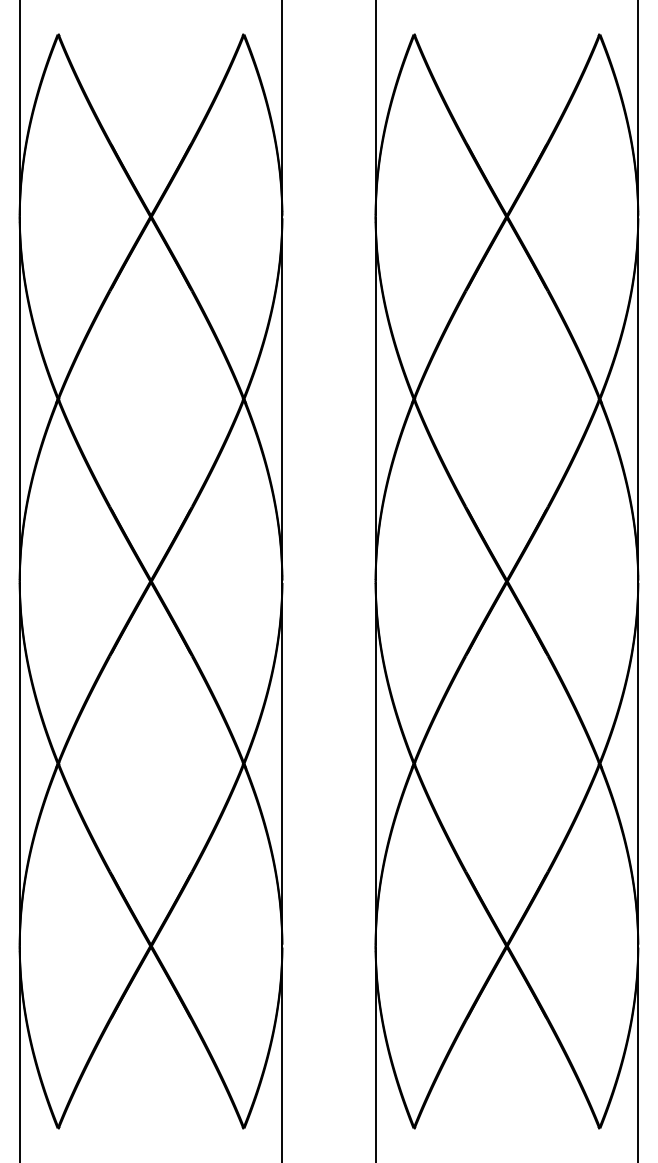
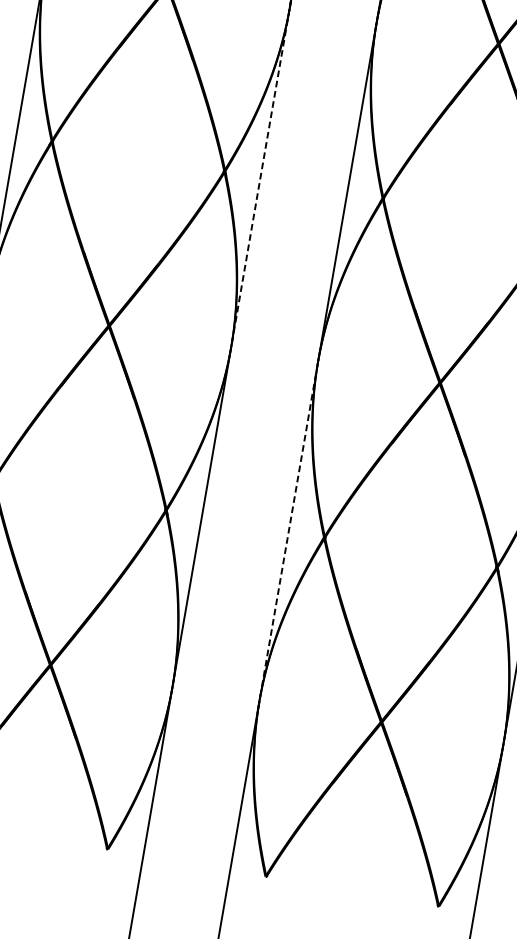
line: (282, 399) -> (260, 177), solid -> dashed
line: (375, 763) -> (288, 531), solid -> dashed

